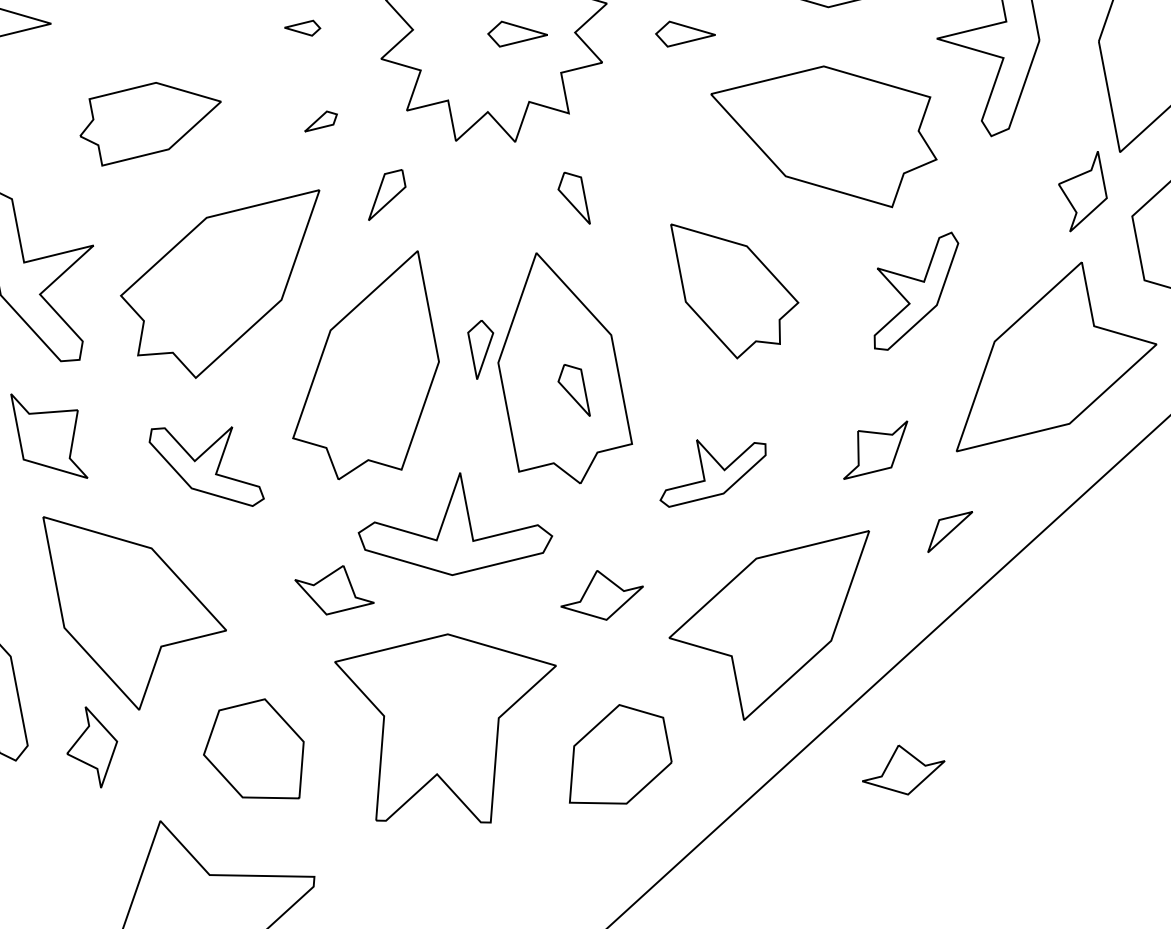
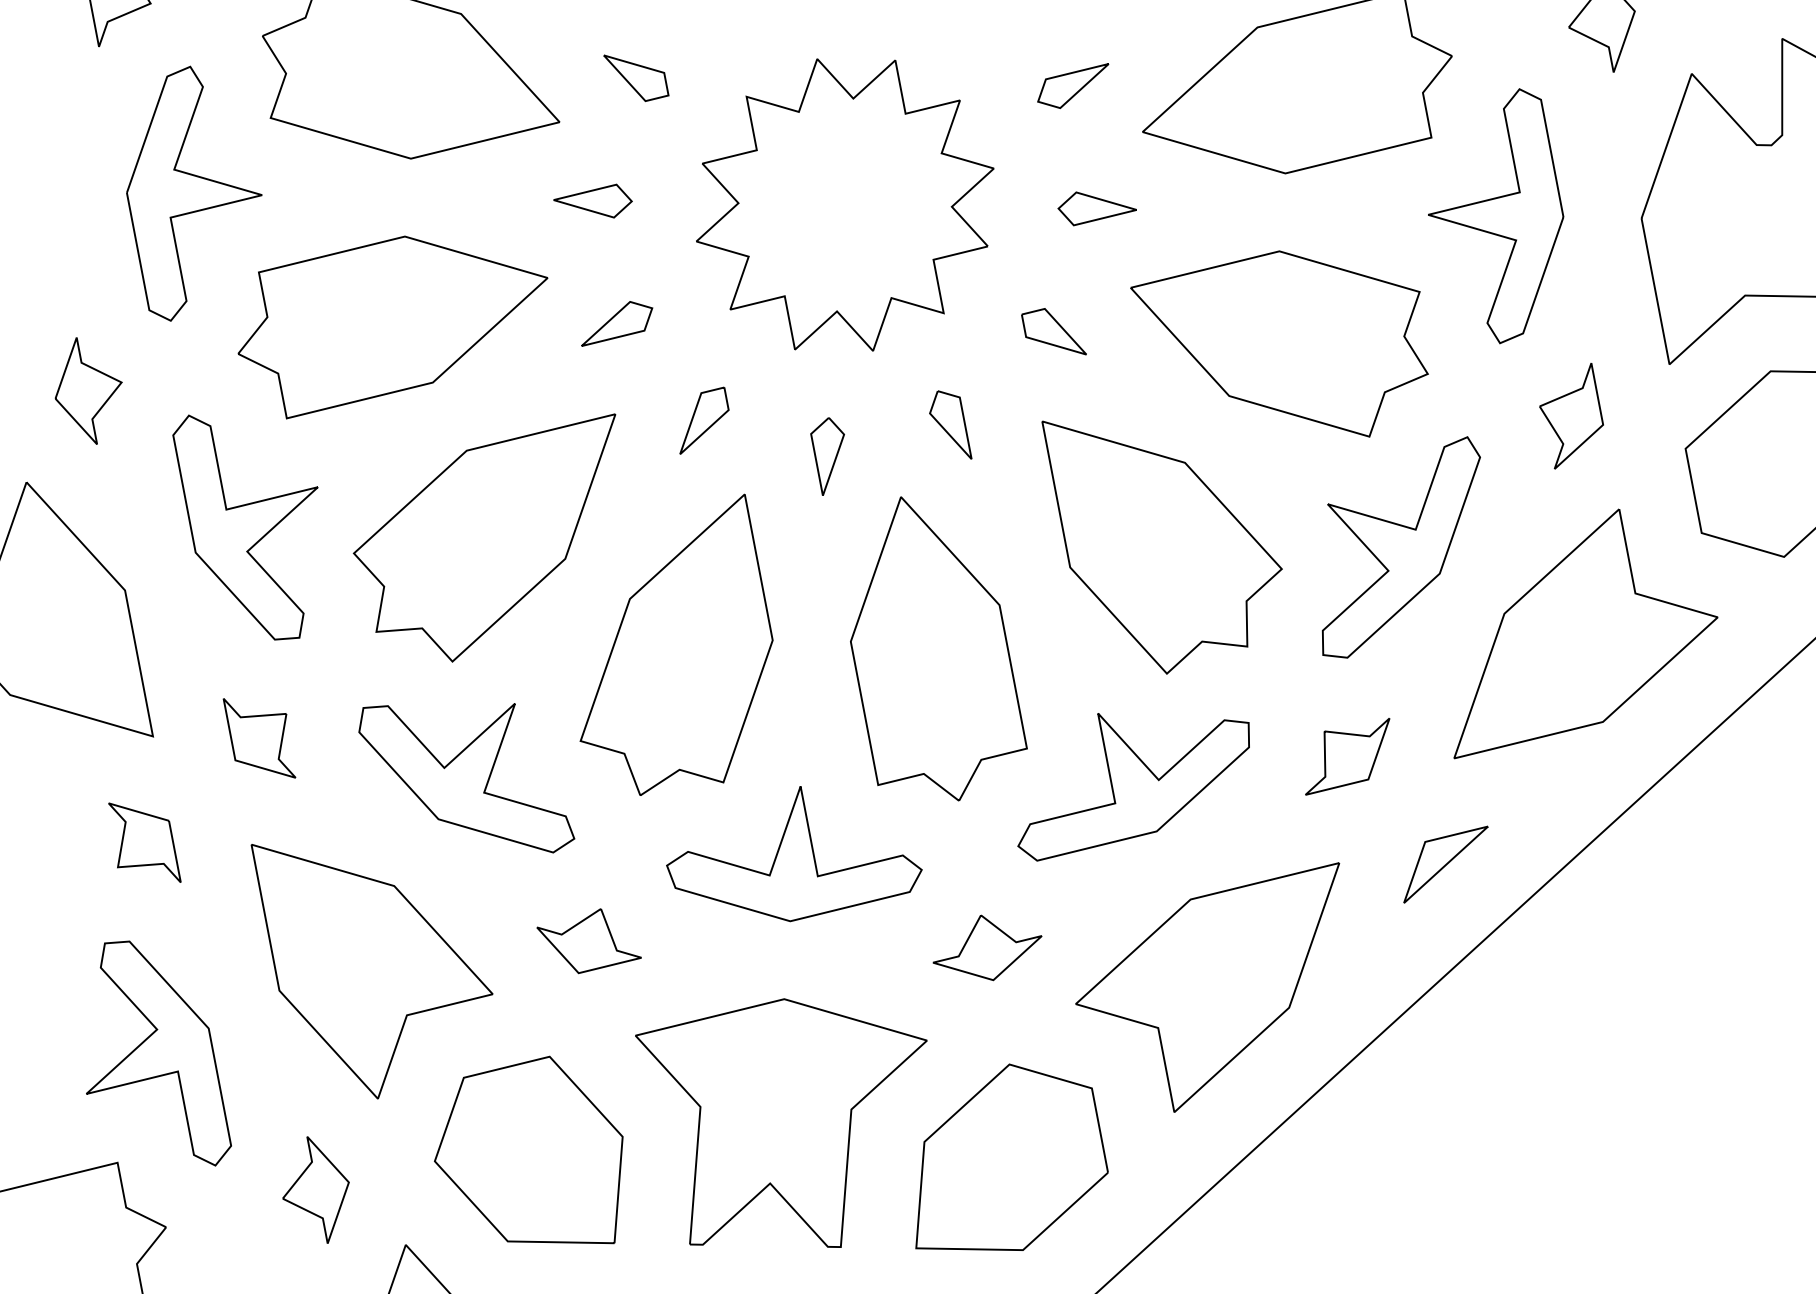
part: (302, 27) -> (592, 200), size x1.67
part: (517, 33) -> (875, 208), removed
part: (321, 121) -> (617, 323), size x1.67
part: (150, 124) -> (392, 327), size x1.67
part: (652, 127) -> (1053, 331), added
part: (1082, 191) -> (1571, 416), moved
part: (734, 291) -> (1161, 547), size x1.43
part: (916, 291) -> (1401, 547), size x1.43
part: (480, 349) -> (827, 456), moved
part: (574, 390) -> (950, 677), removed
part: (49, 436) -> (259, 738), size x0.71
part: (206, 466) -> (466, 778), size x1.43
part: (713, 473) -> (1133, 787), size x1.67
part: (949, 532) -> (1445, 864), size x1.43
part: (334, 590) -> (588, 941), moved
part: (91, 746) -> (315, 1189), moved
part: (253, 748) -> (528, 1149), size x1.43
part: (620, 753) -> (1011, 1156), size x1.43
part: (903, 769) -> (1384, 1177), removed

